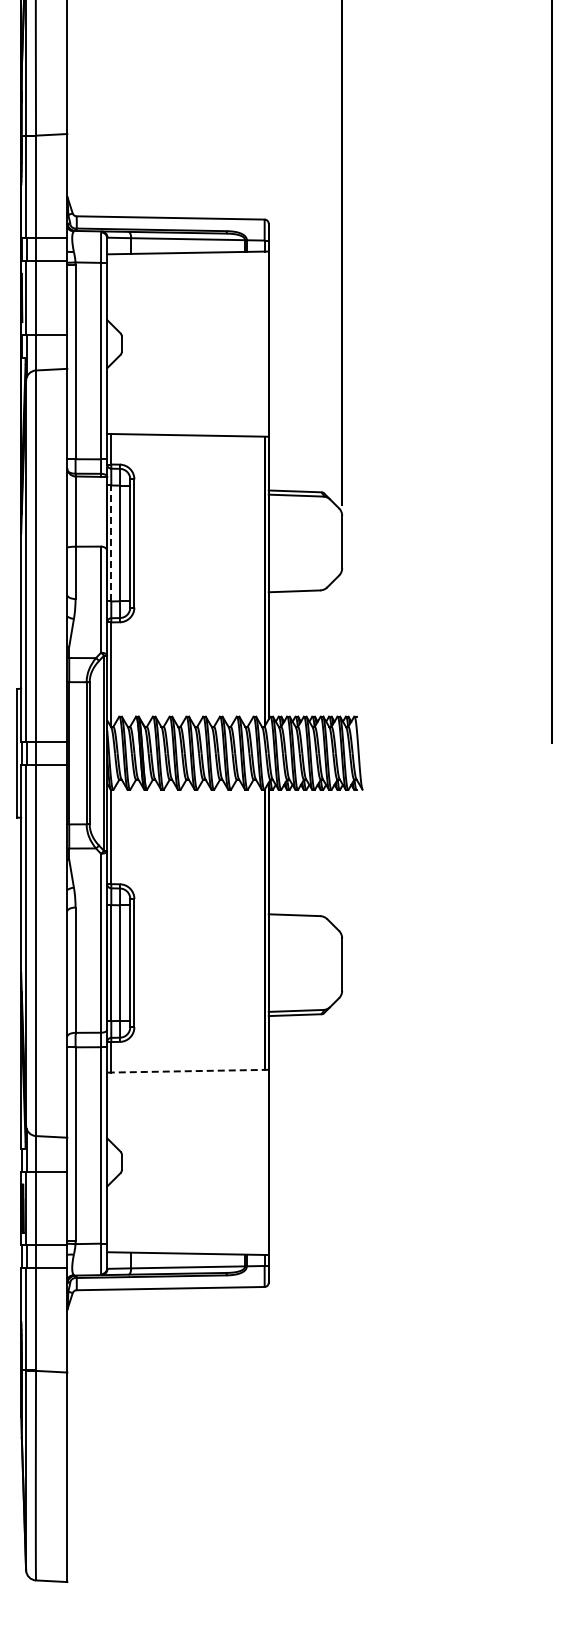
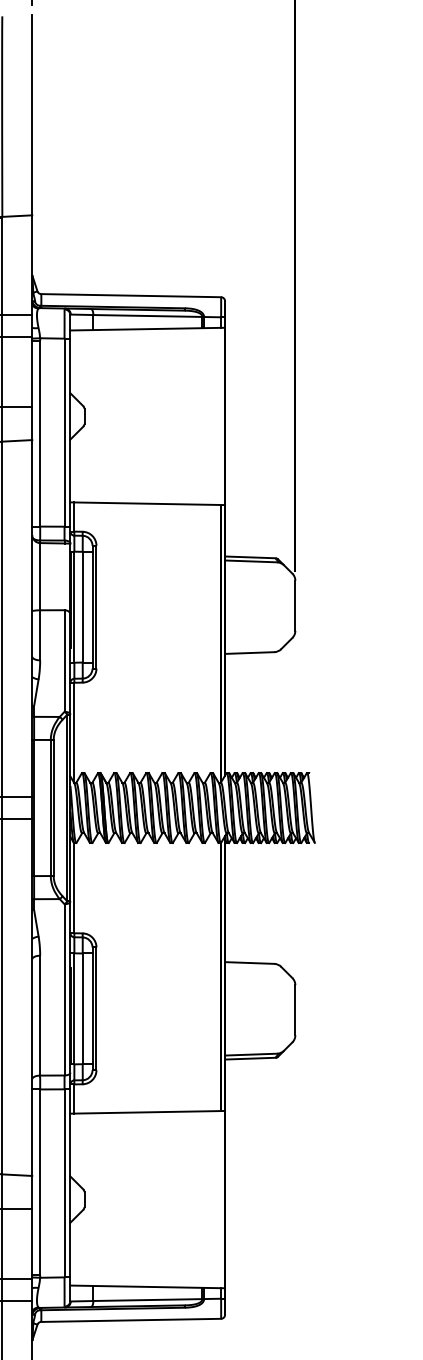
line: (111, 543) -> (74, 607), dashed -> solid
line: (187, 1071) -> (147, 1112), dashed -> solid

